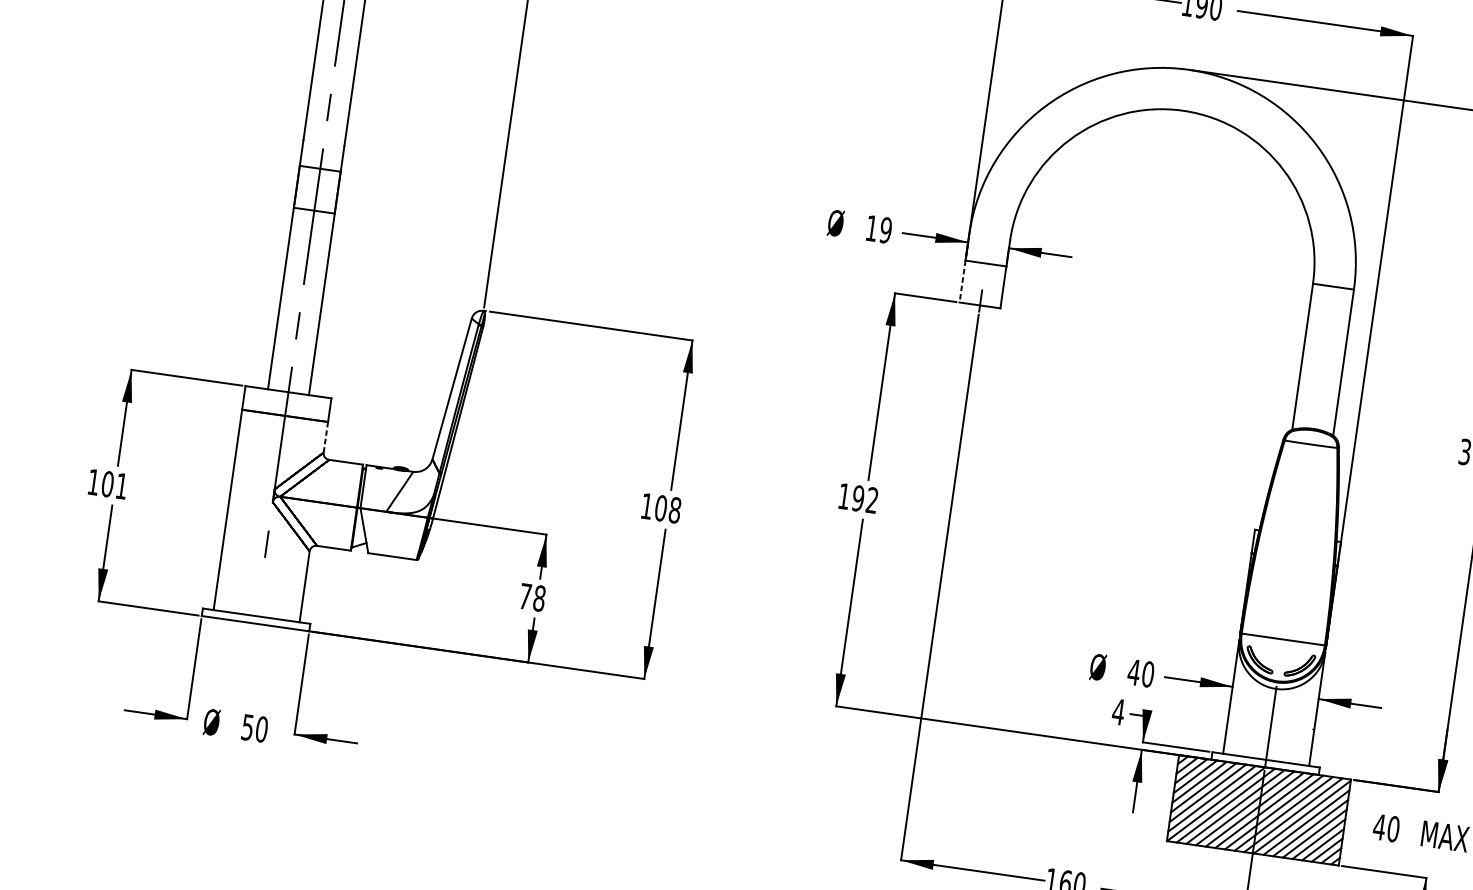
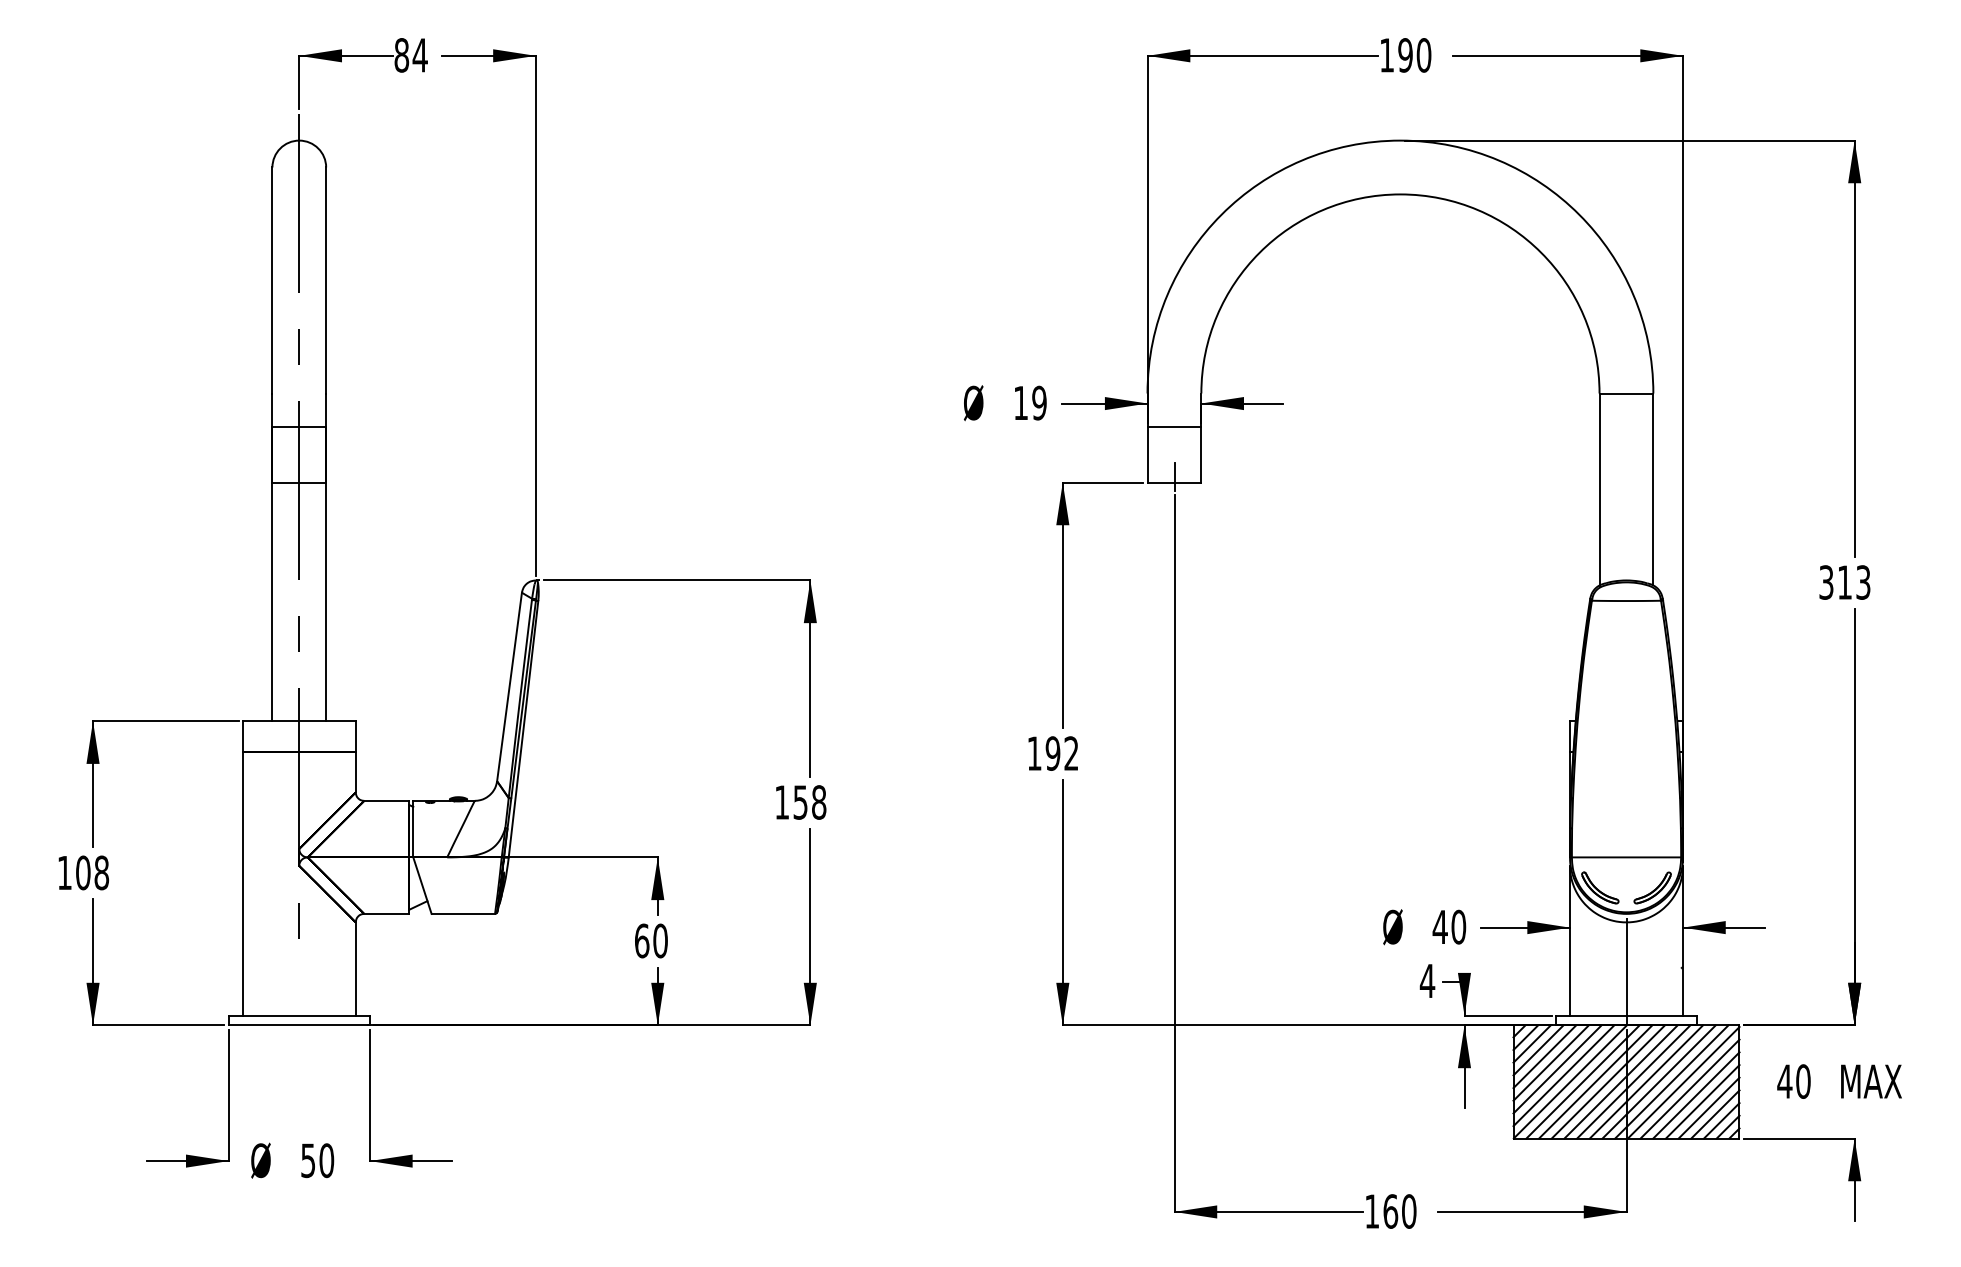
line: (962, 281) -> (1147, 454), dashed -> solid
line: (325, 436) -> (355, 771), dashed -> solid
text: (121, 485) -> (101, 872), 101 -> 108
text: (660, 508) -> (800, 802), 108 -> 158
text: (532, 597) -> (651, 940), 78 -> 60

